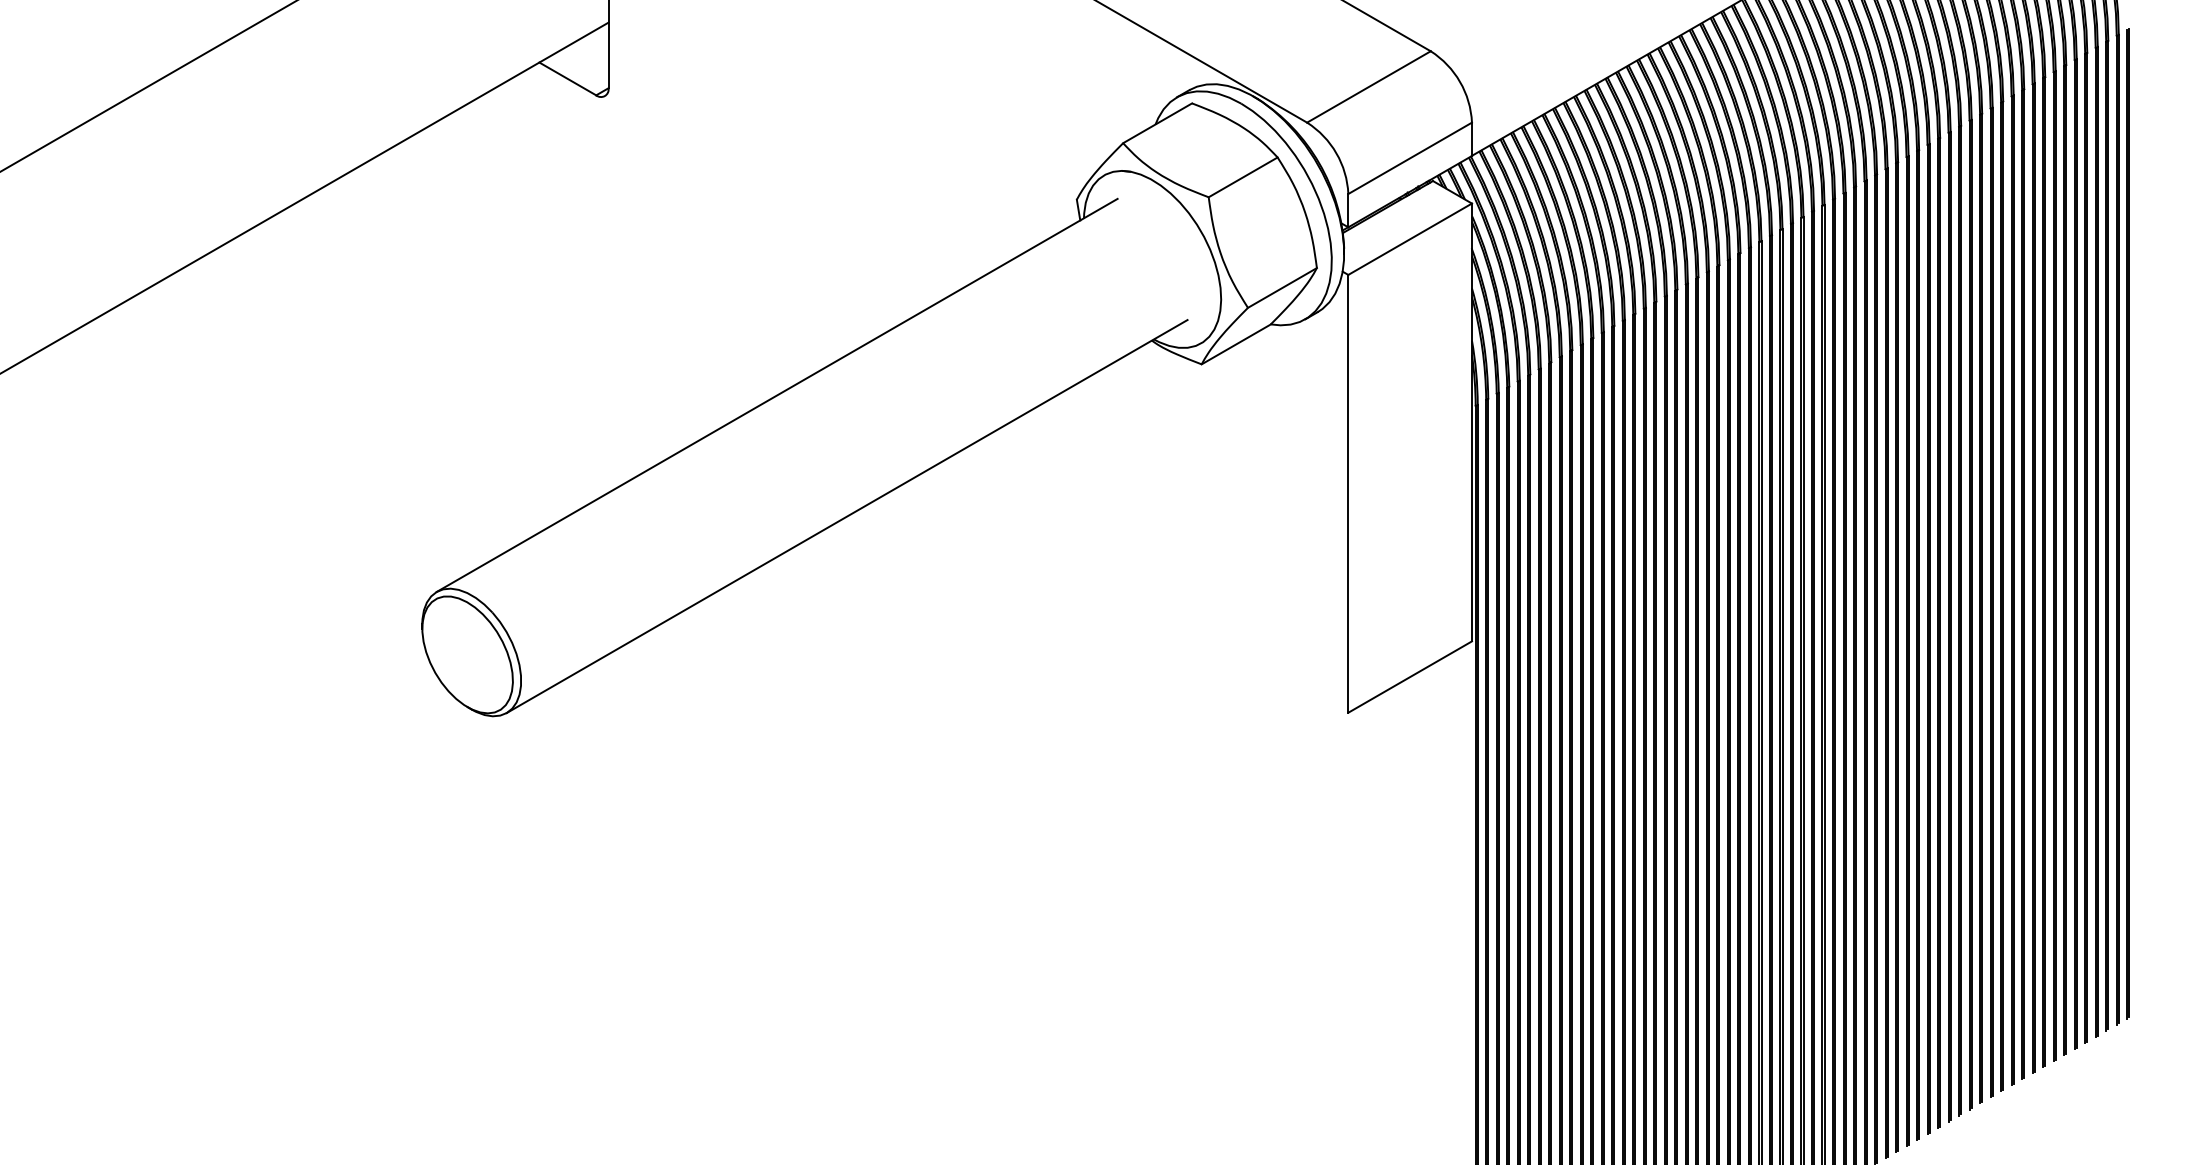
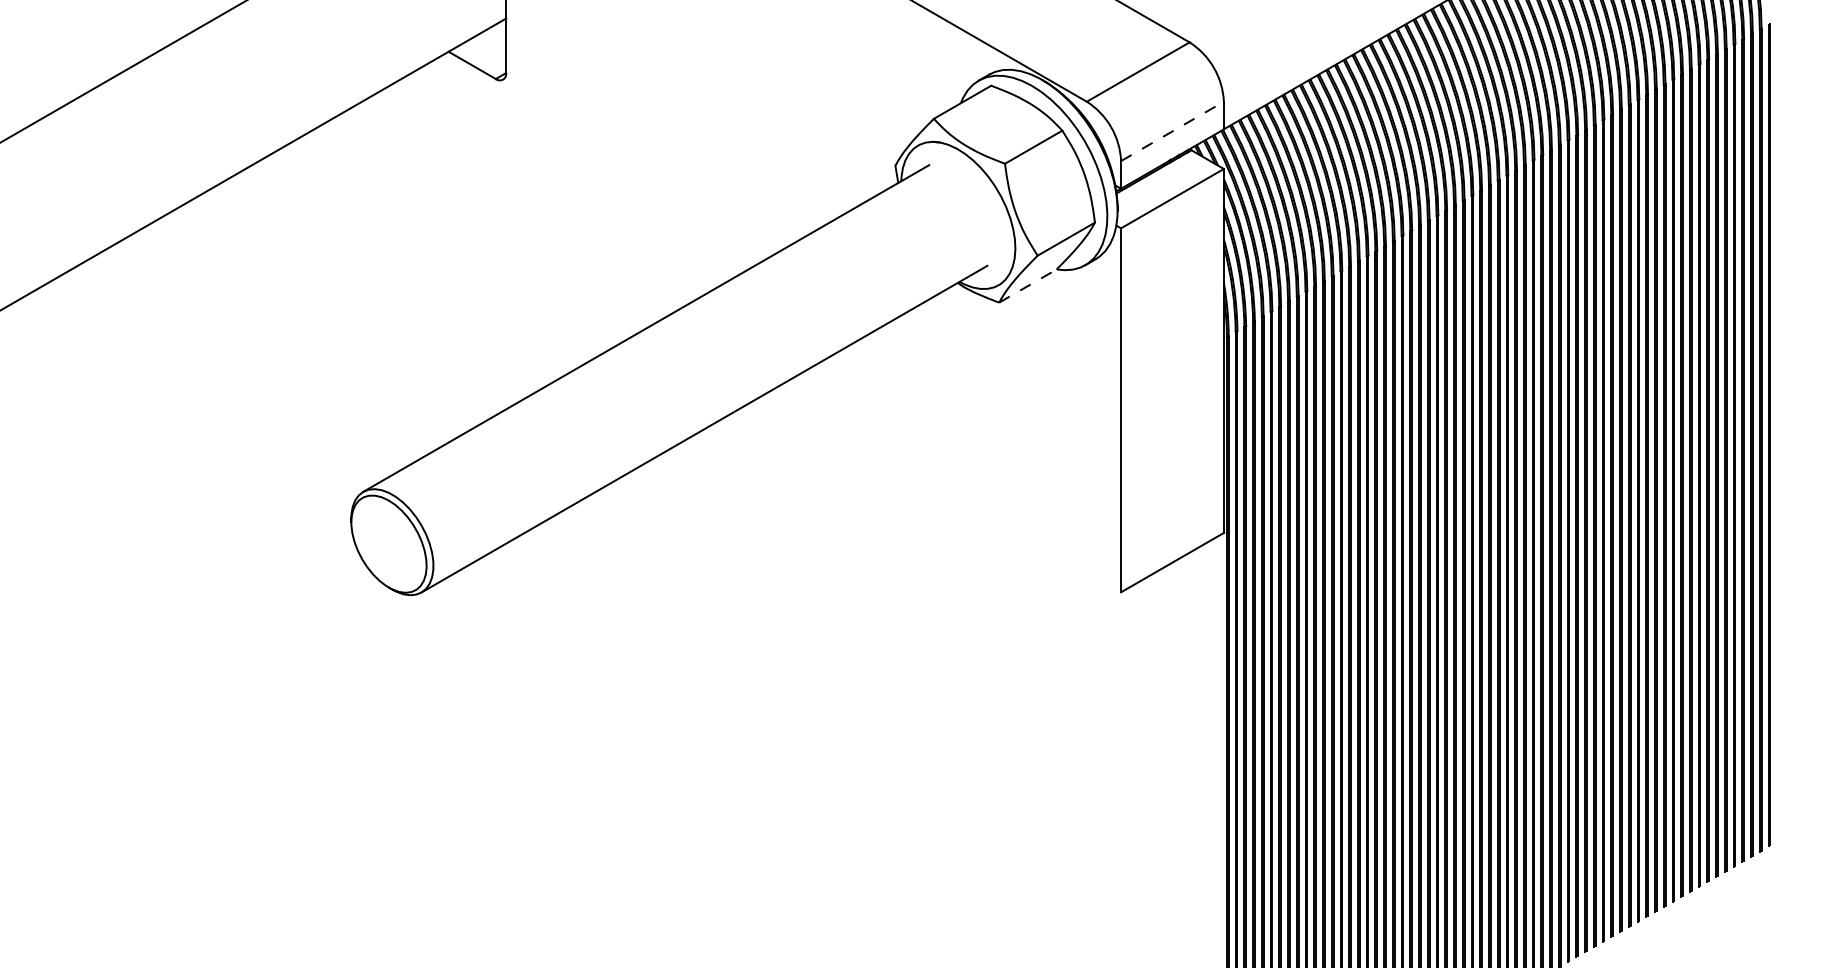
line: (1410, 158) -> (1172, 131), solid -> dashed
line: (1236, 344) -> (1028, 286), solid -> dashed

